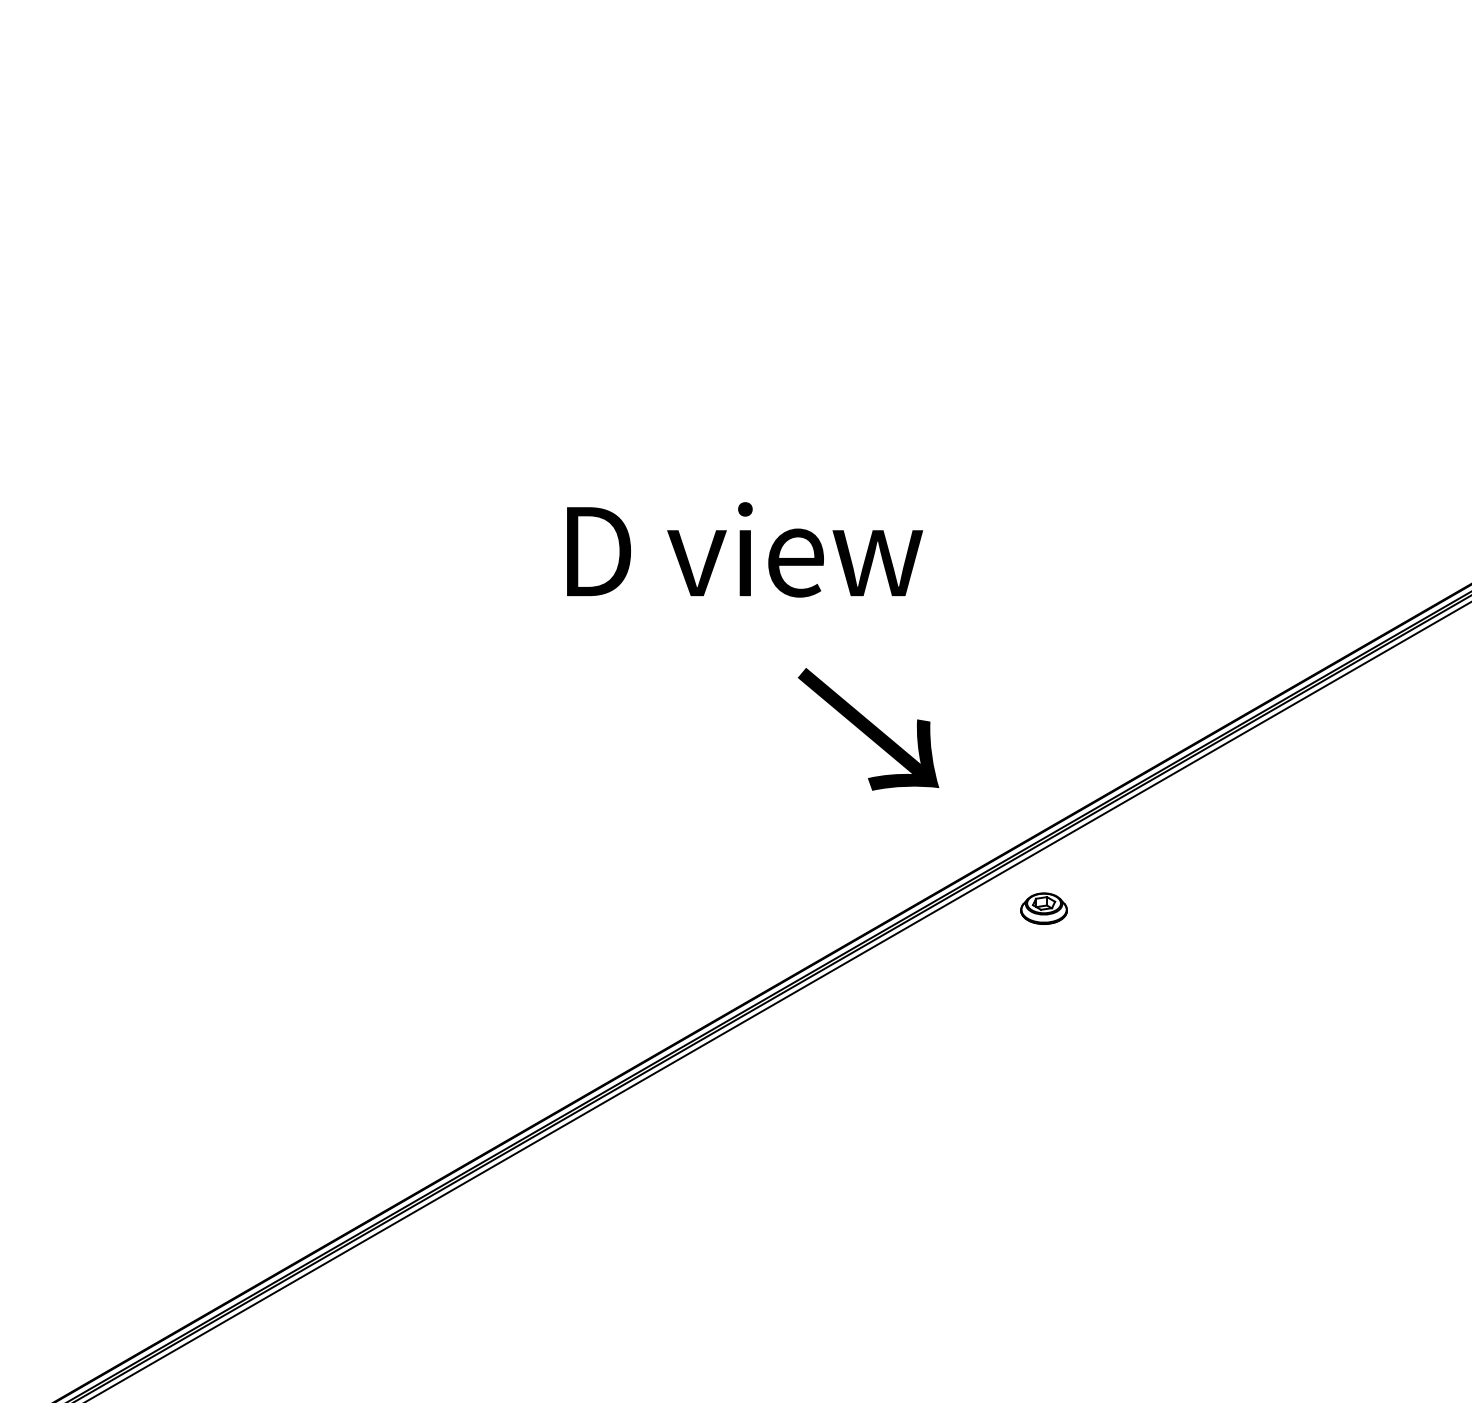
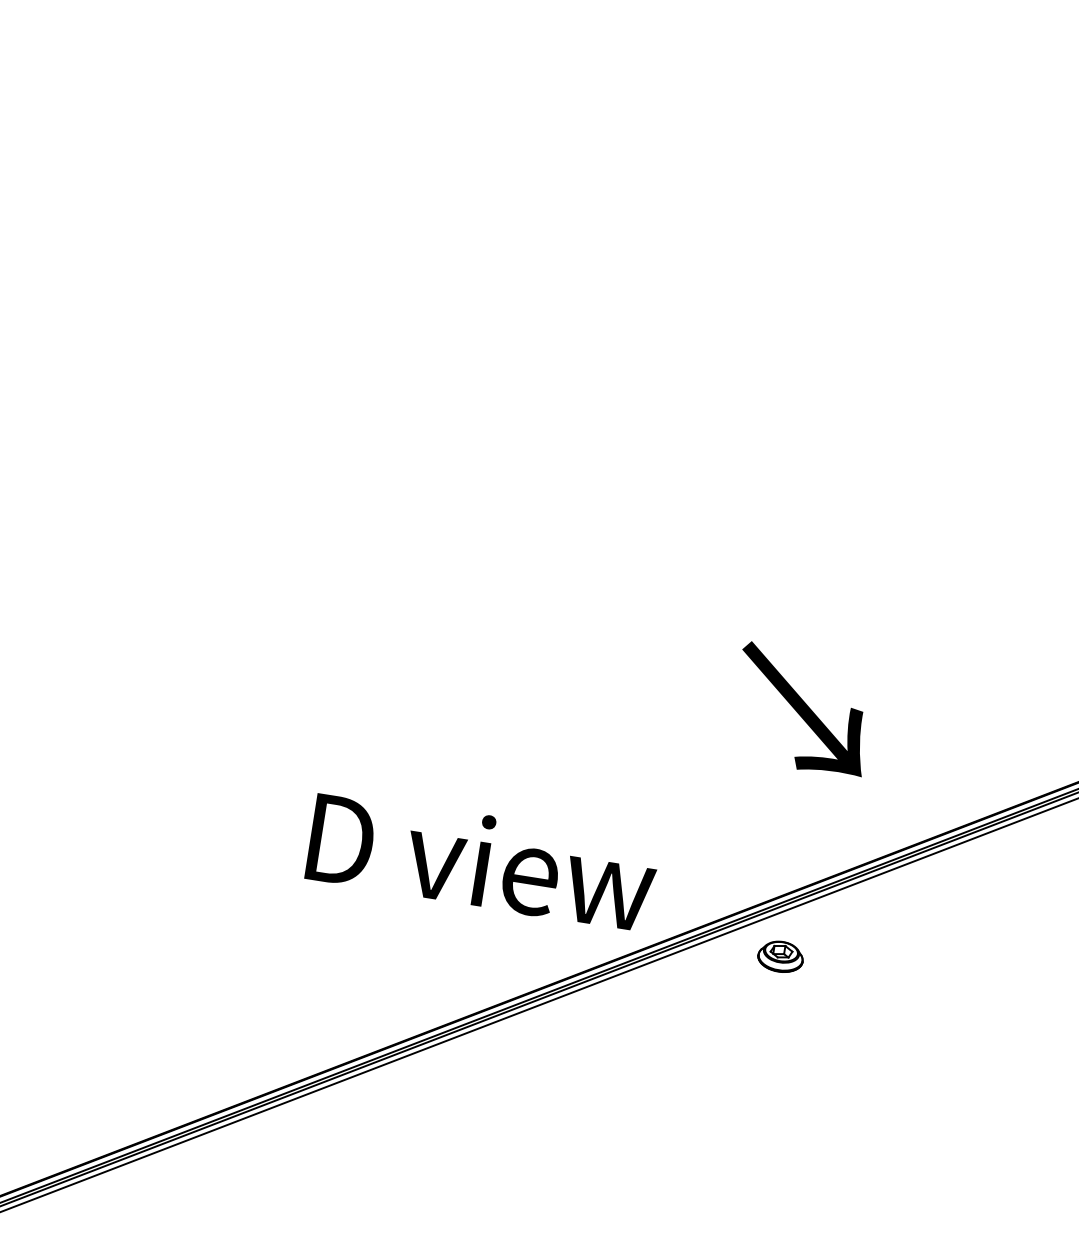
text: (745, 549) -> (483, 861), moved
text: (868, 729) -> (802, 710), moved
part: (1043, 908) -> (780, 956), moved

